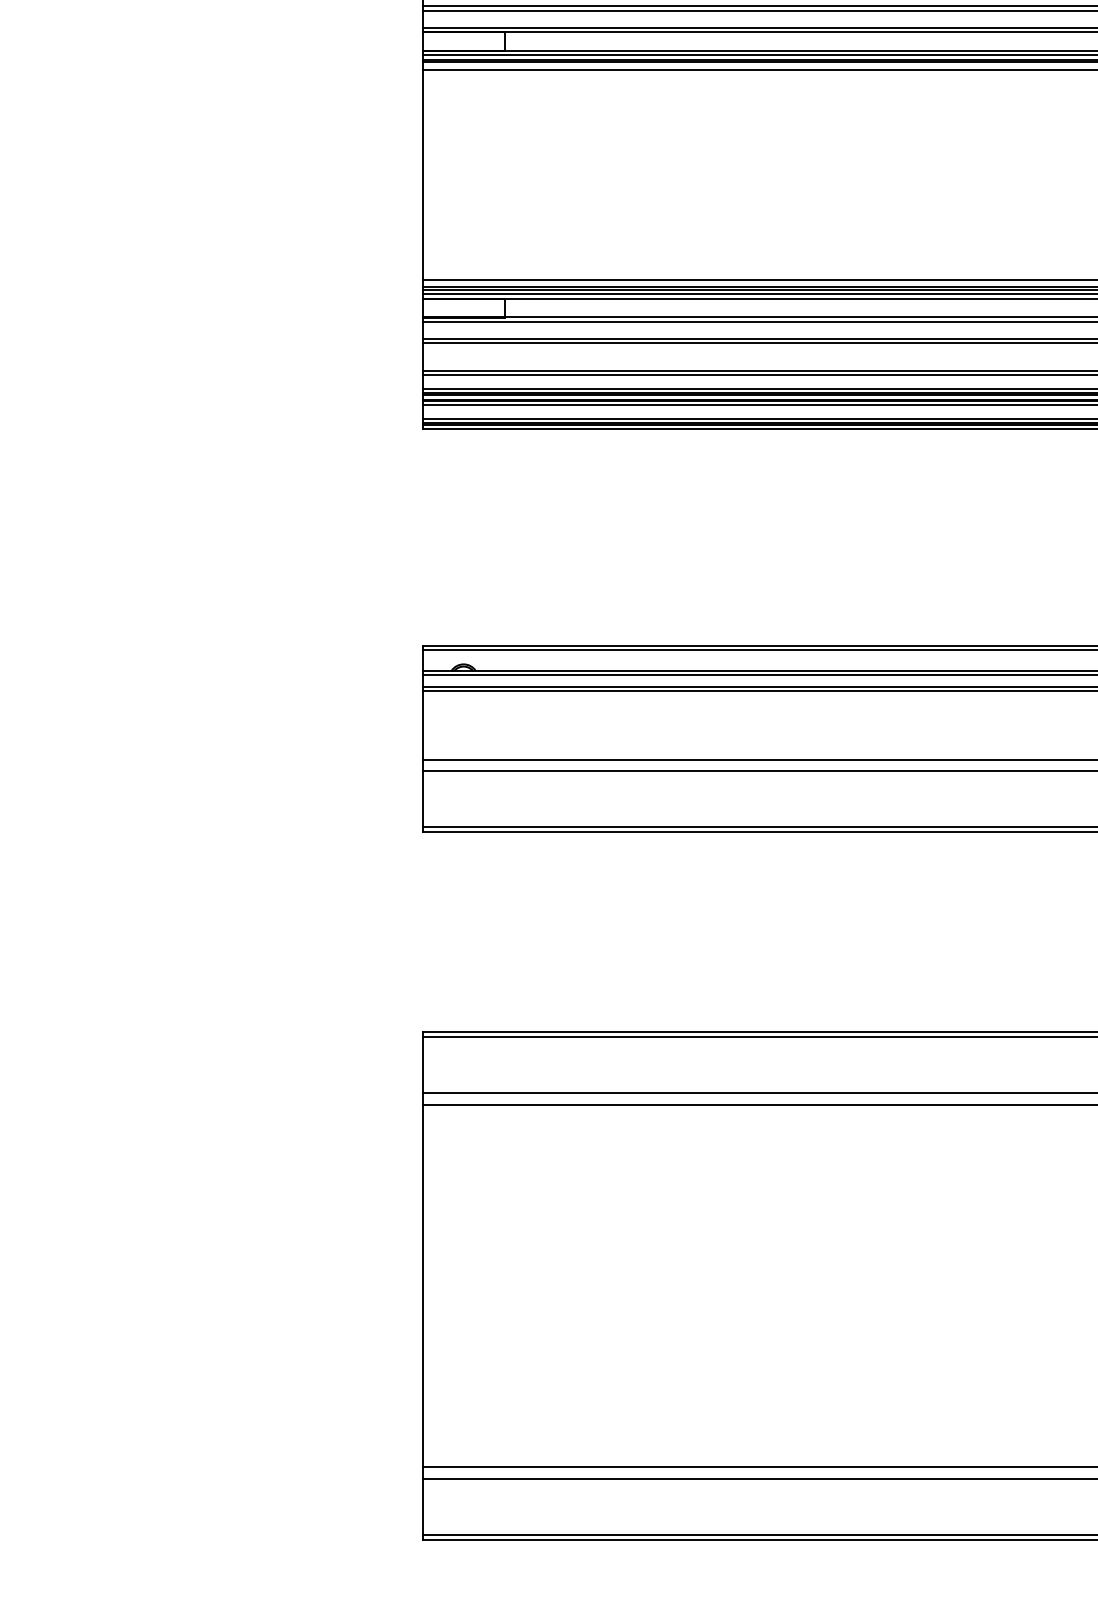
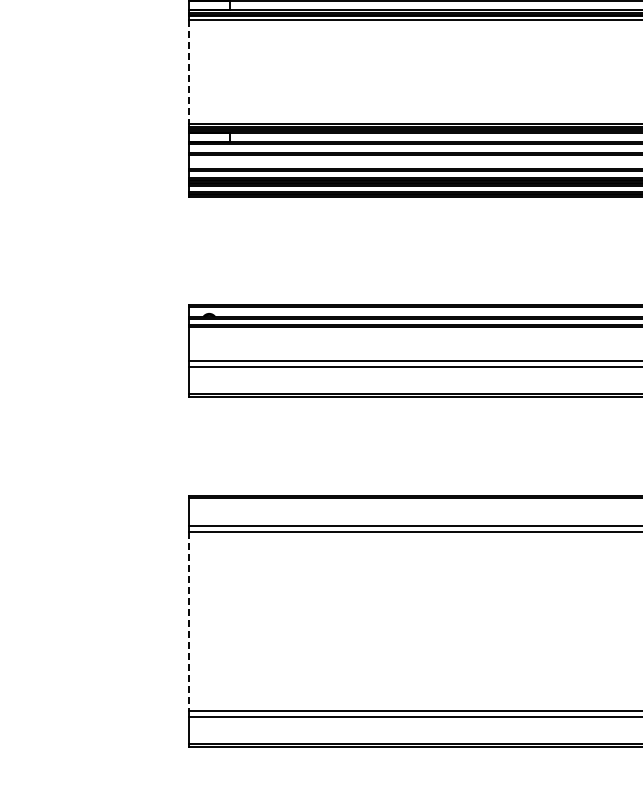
line: (423, 176) -> (189, 72), solid -> dashed
line: (423, 1286) -> (189, 621), solid -> dashed

